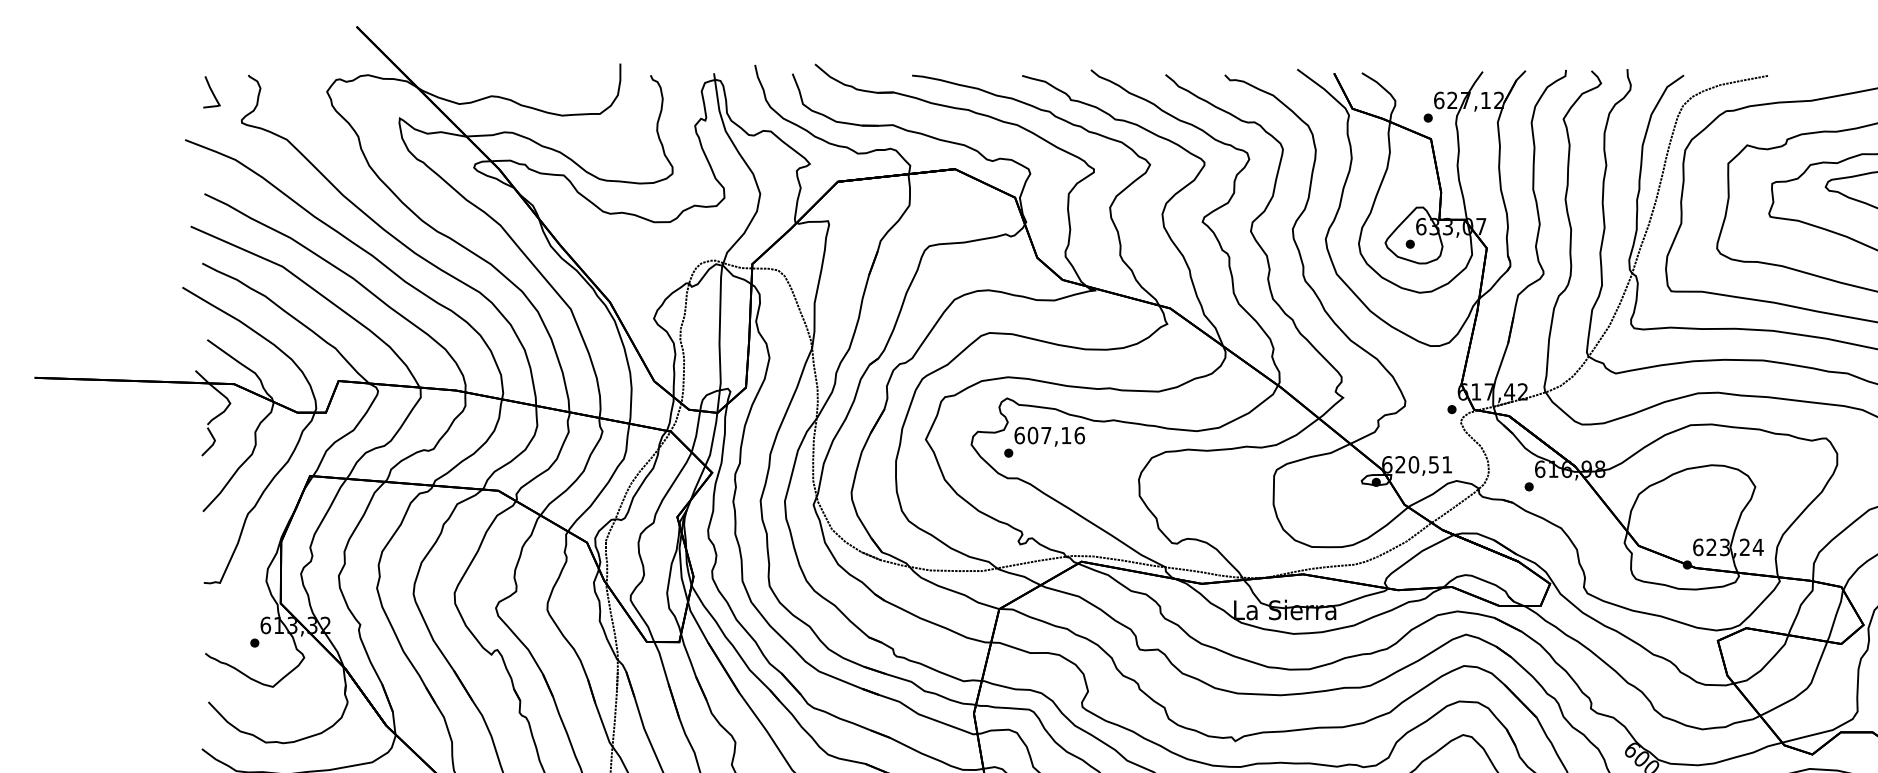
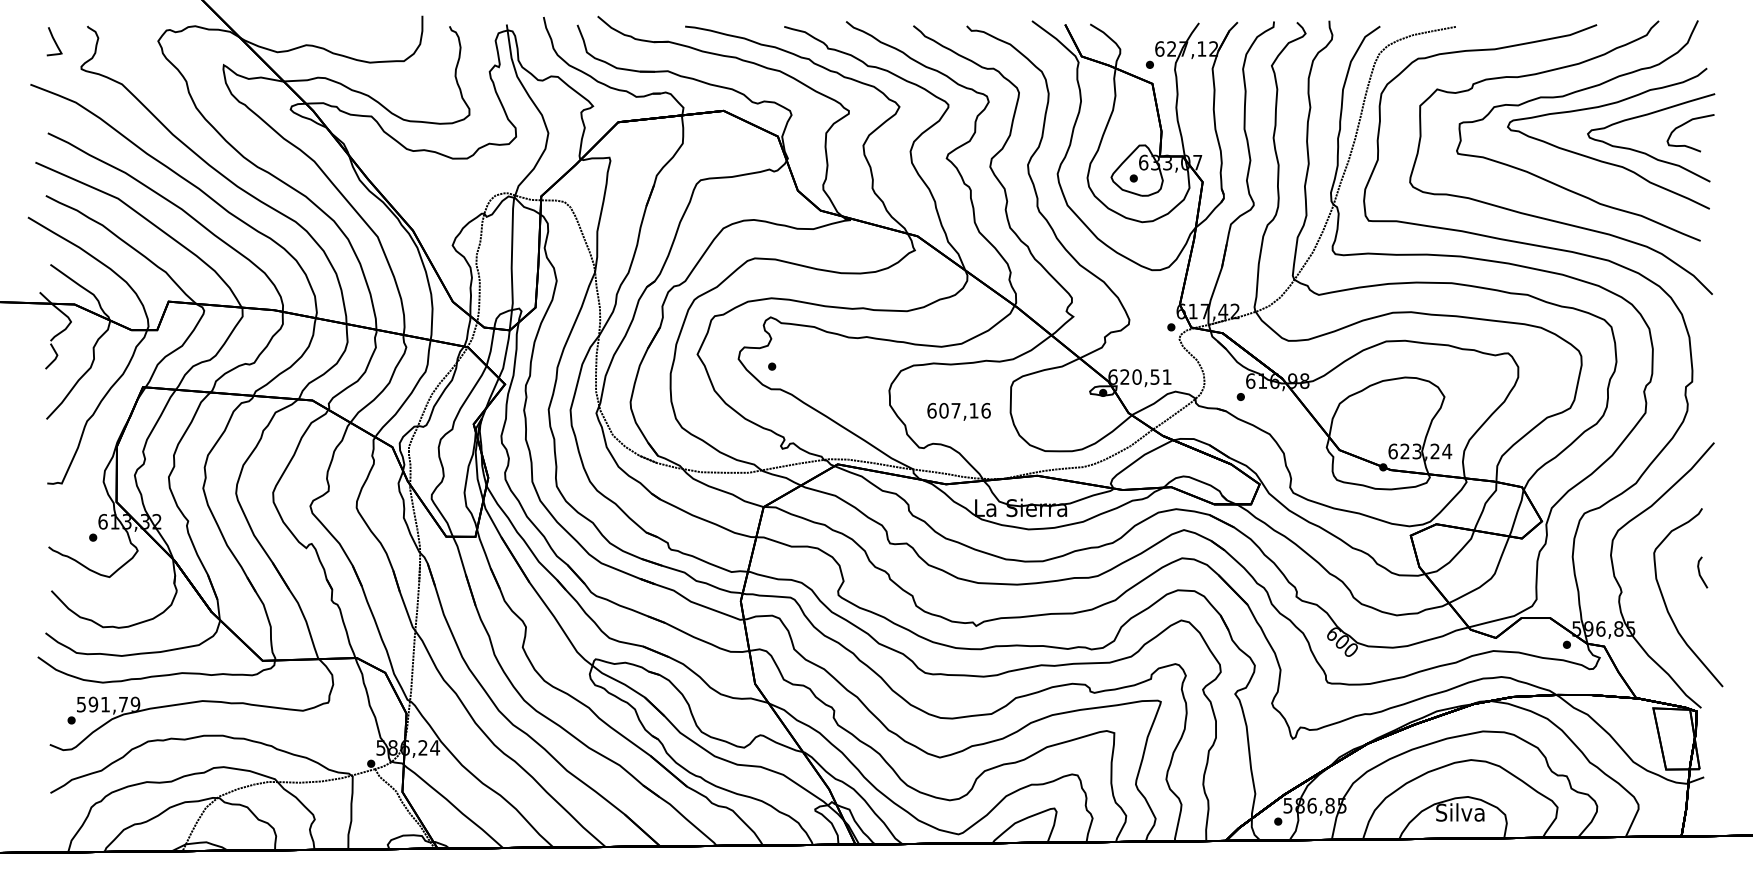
text: (1049, 436) -> (958, 411), moved

